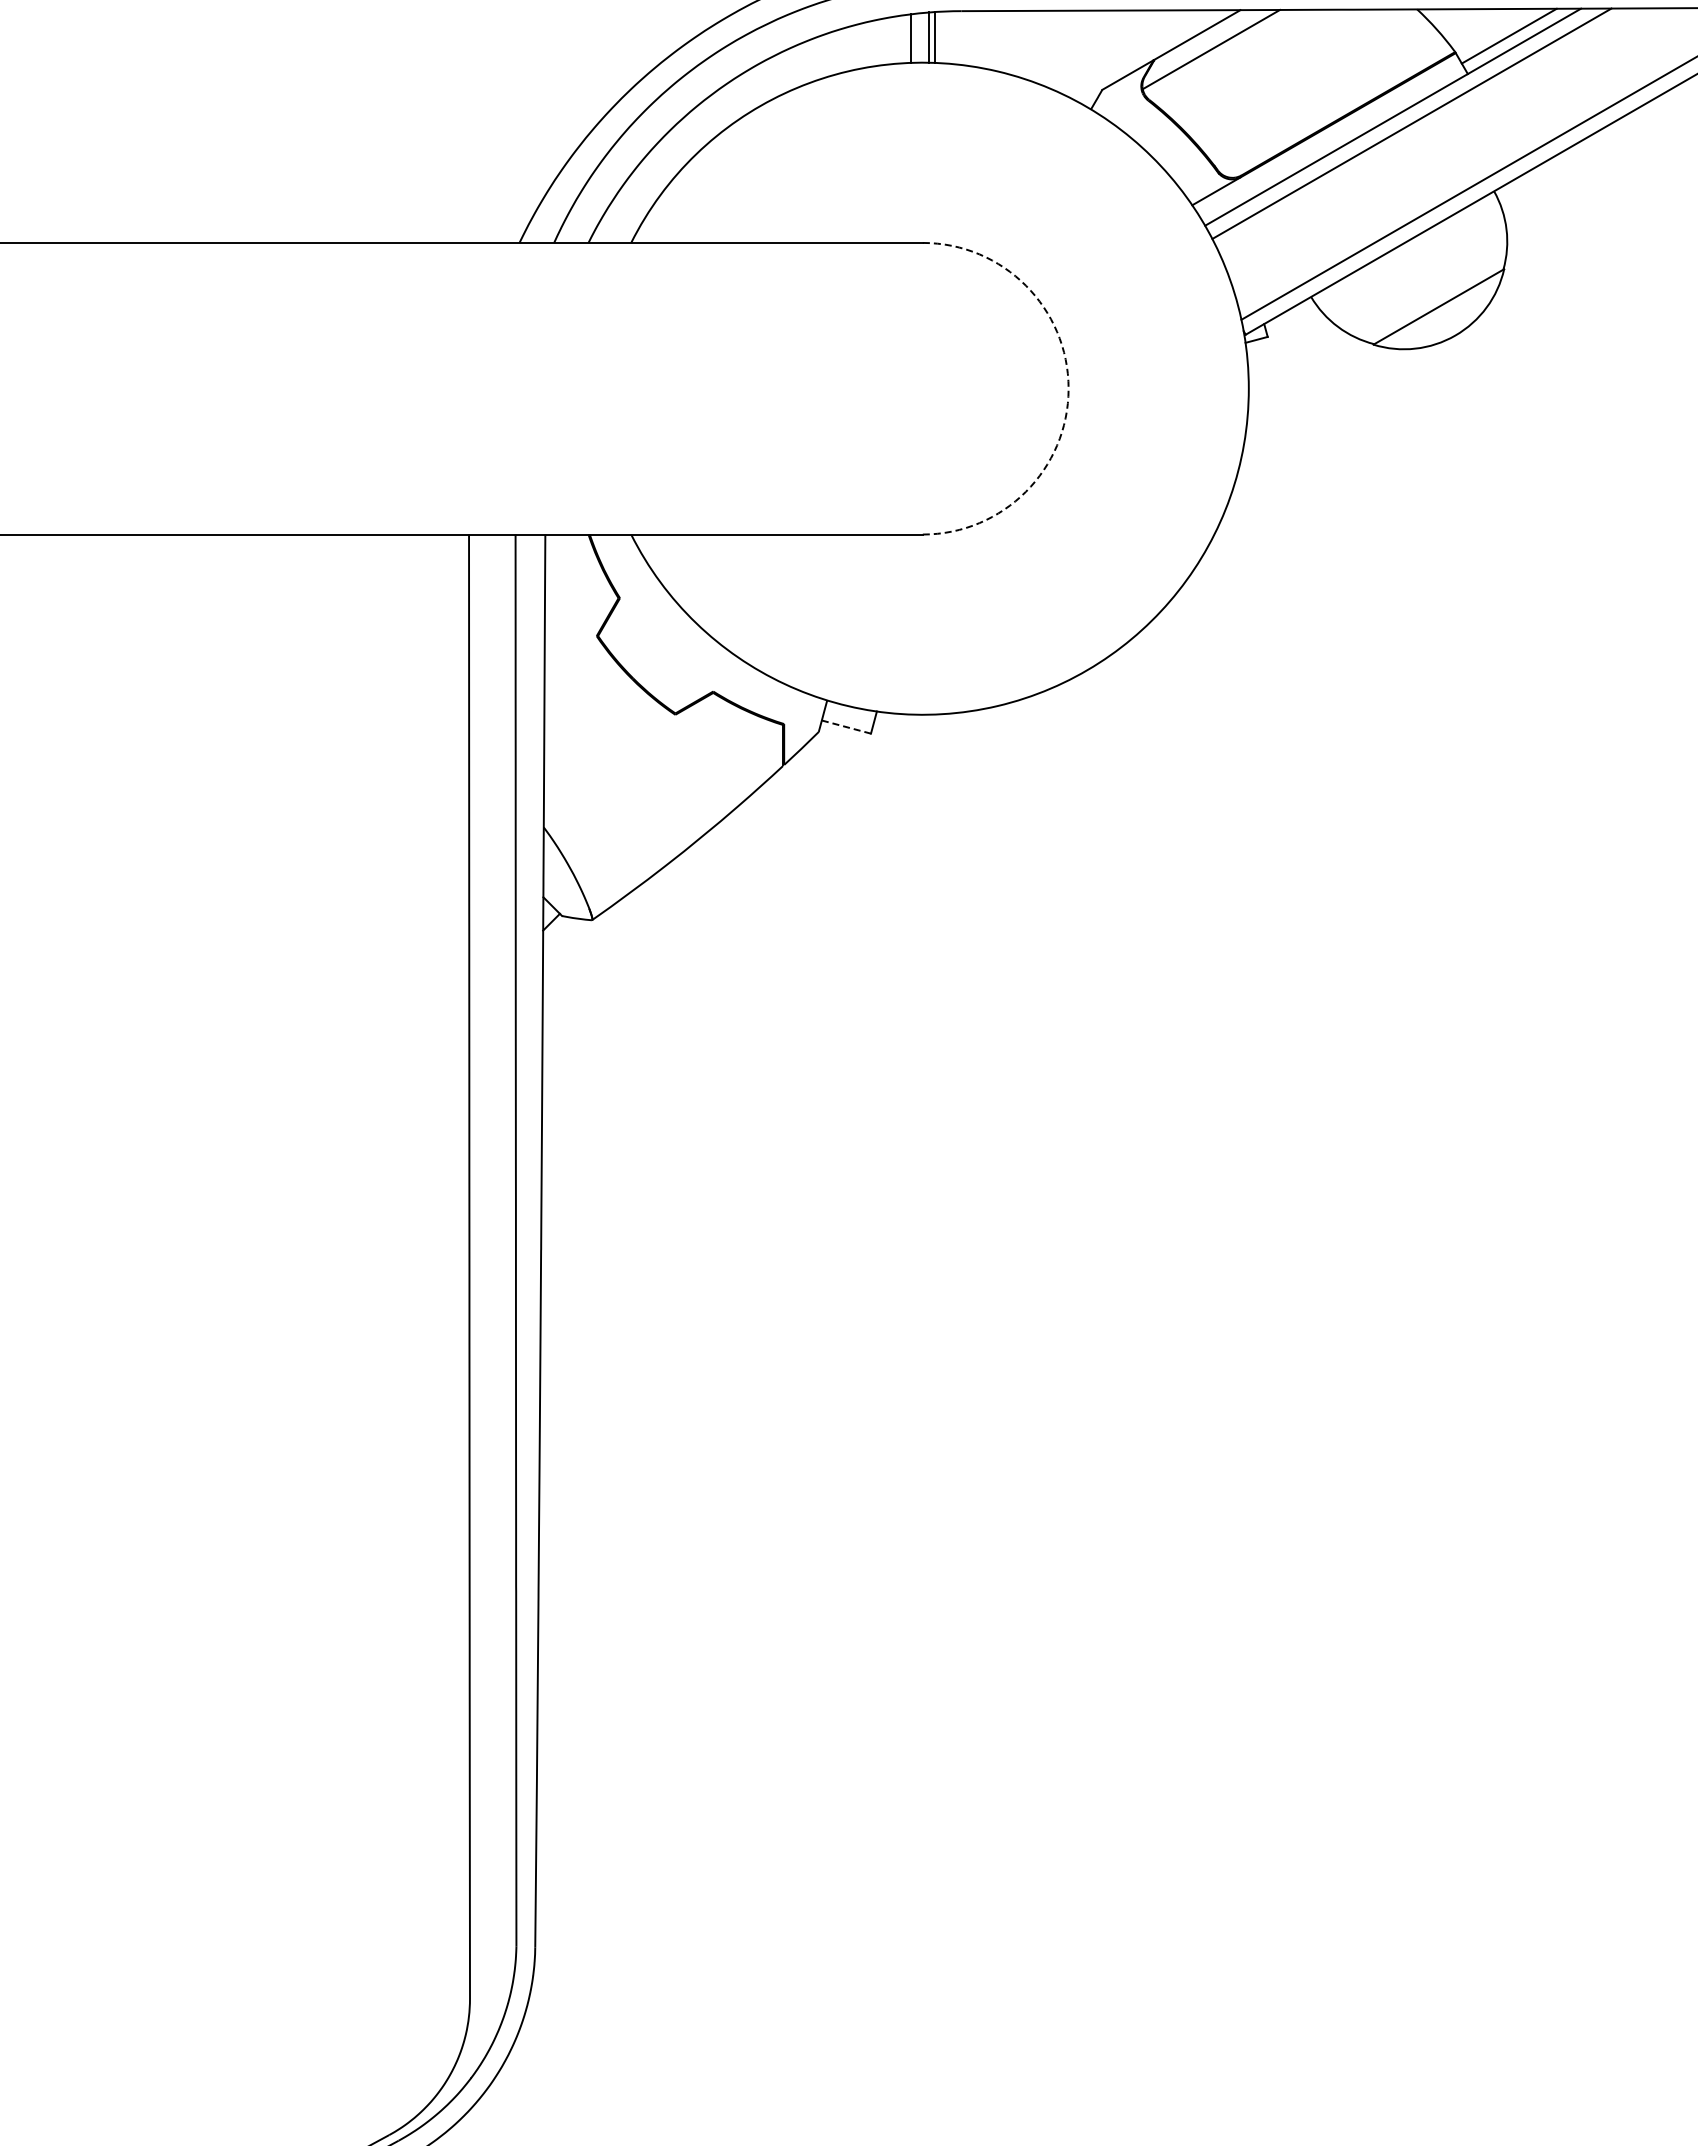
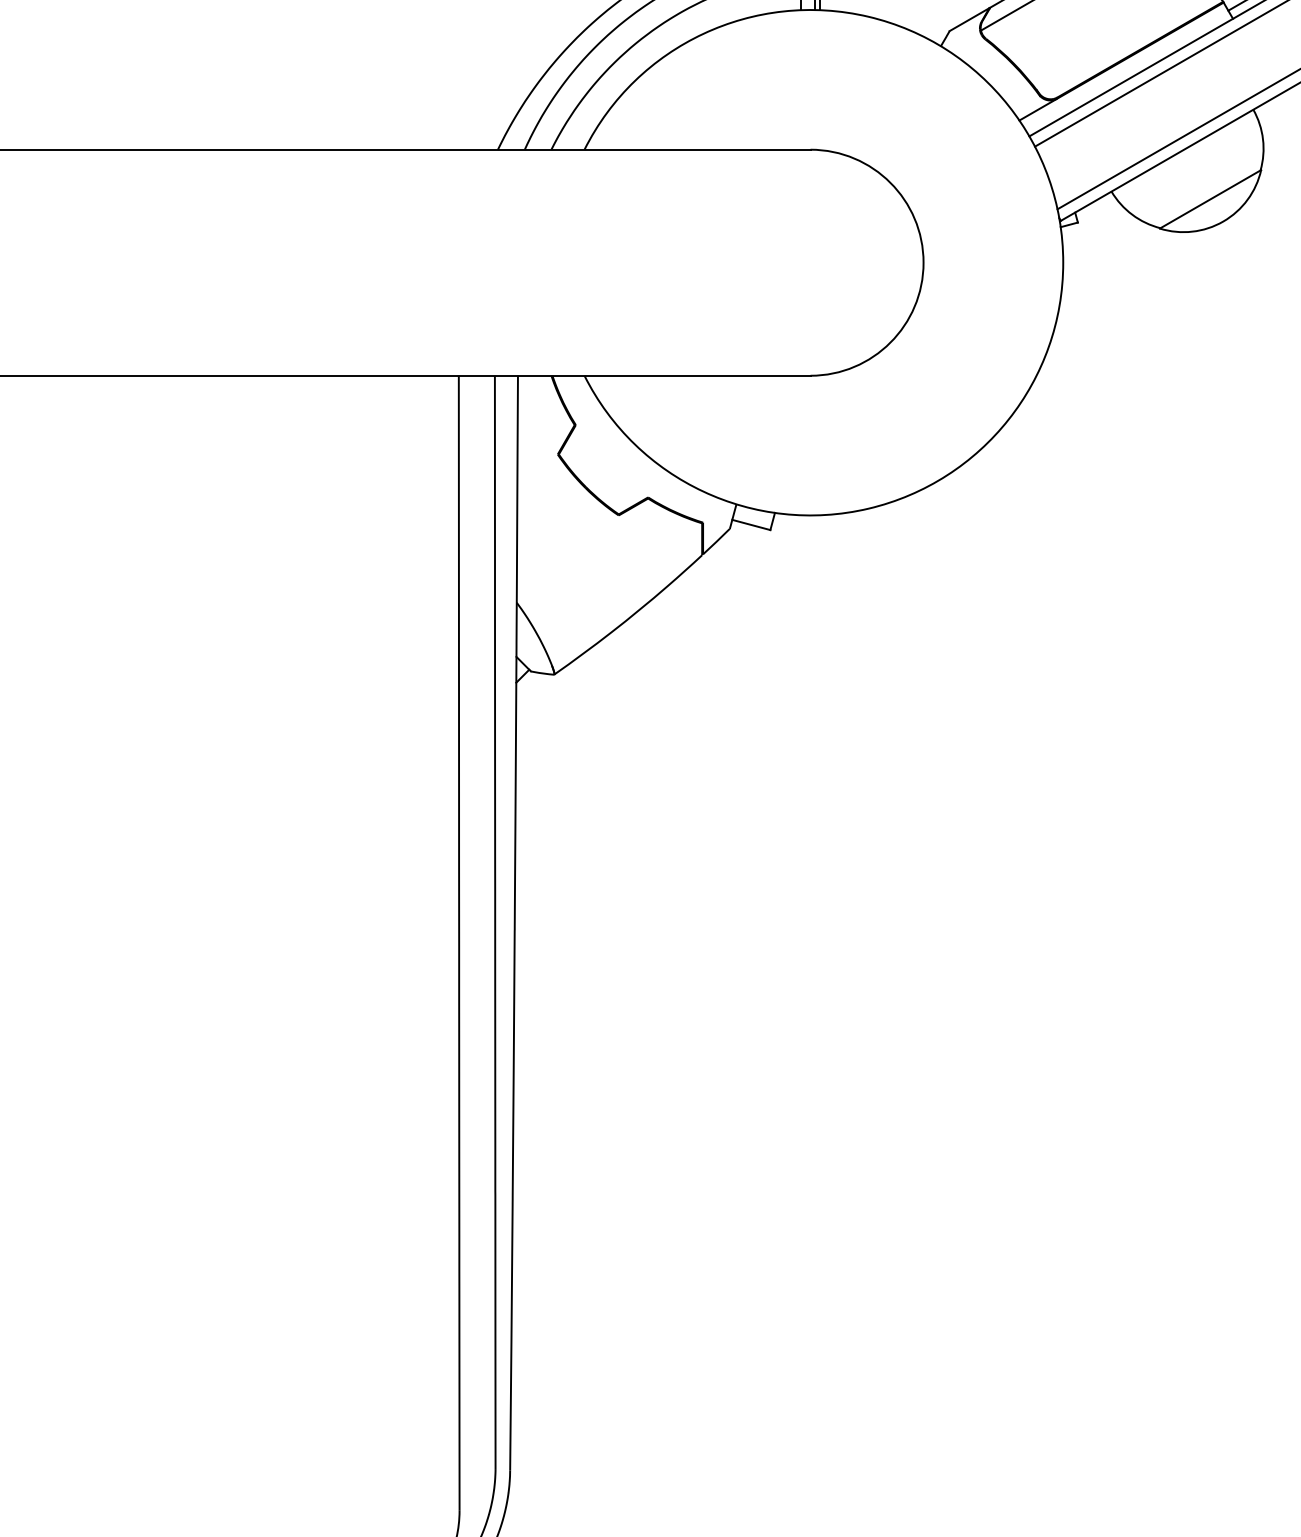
arc: (1068, 388) -> (923, 262), dashed -> solid
line: (846, 727) -> (751, 525), dashed -> solid

